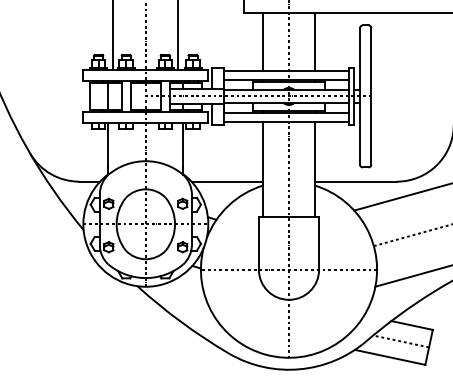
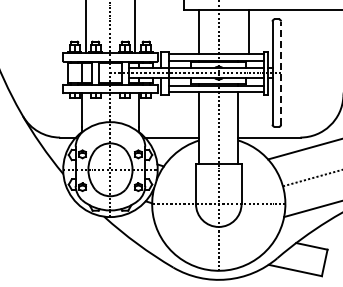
line: (315, 41) -> (249, 31), moved
line: (371, 96) -> (281, 73), solid -> dashed
line: (400, 340) -> (303, 257), removed

